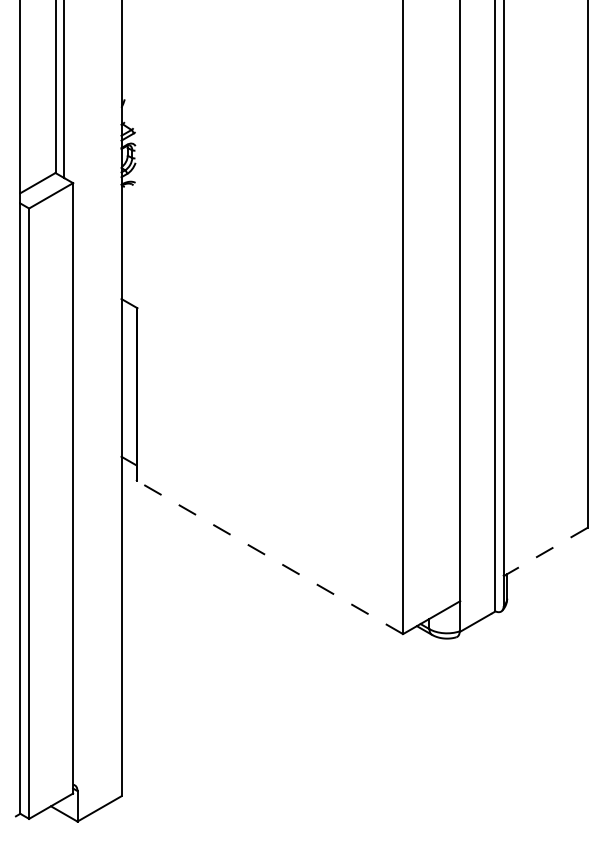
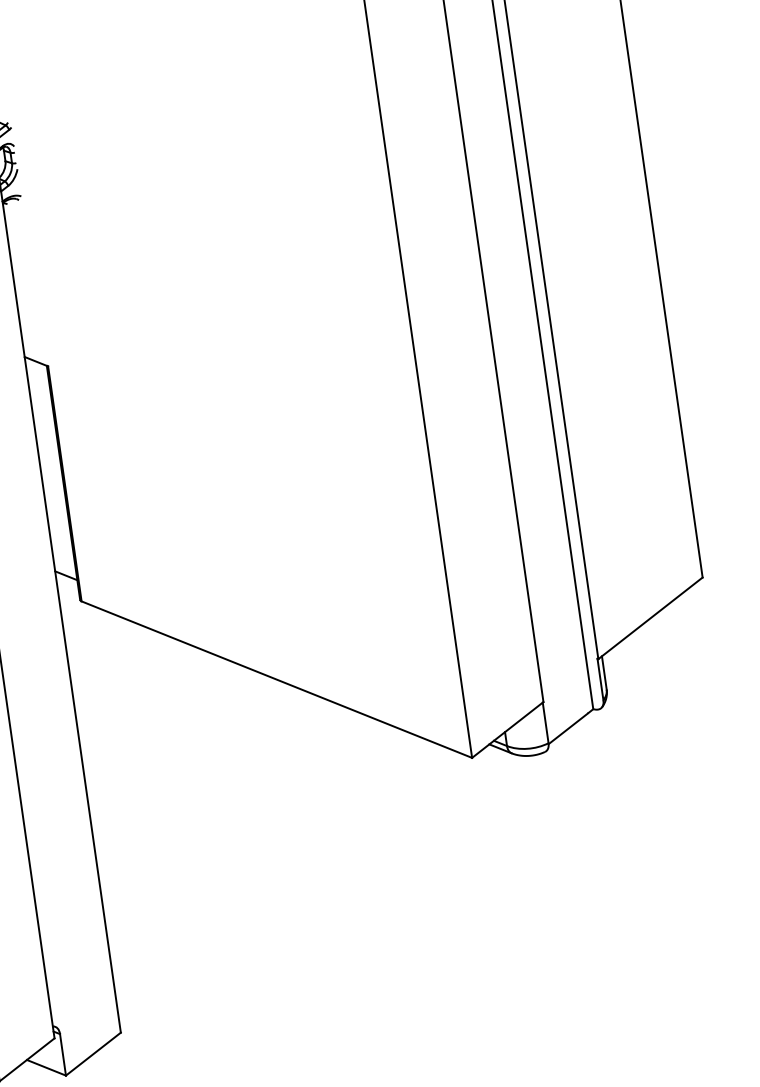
line: (545, 552) -> (649, 619), dashed -> solid
line: (269, 557) -> (275, 679), dashed -> solid

